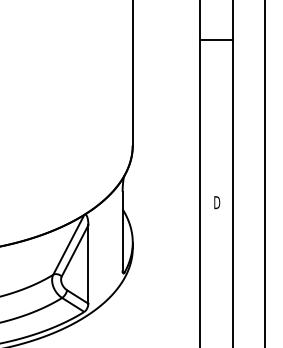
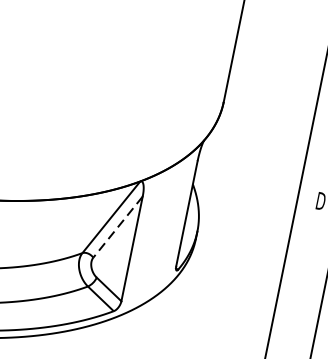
line: (75, 250) -> (118, 226), solid -> dashed

